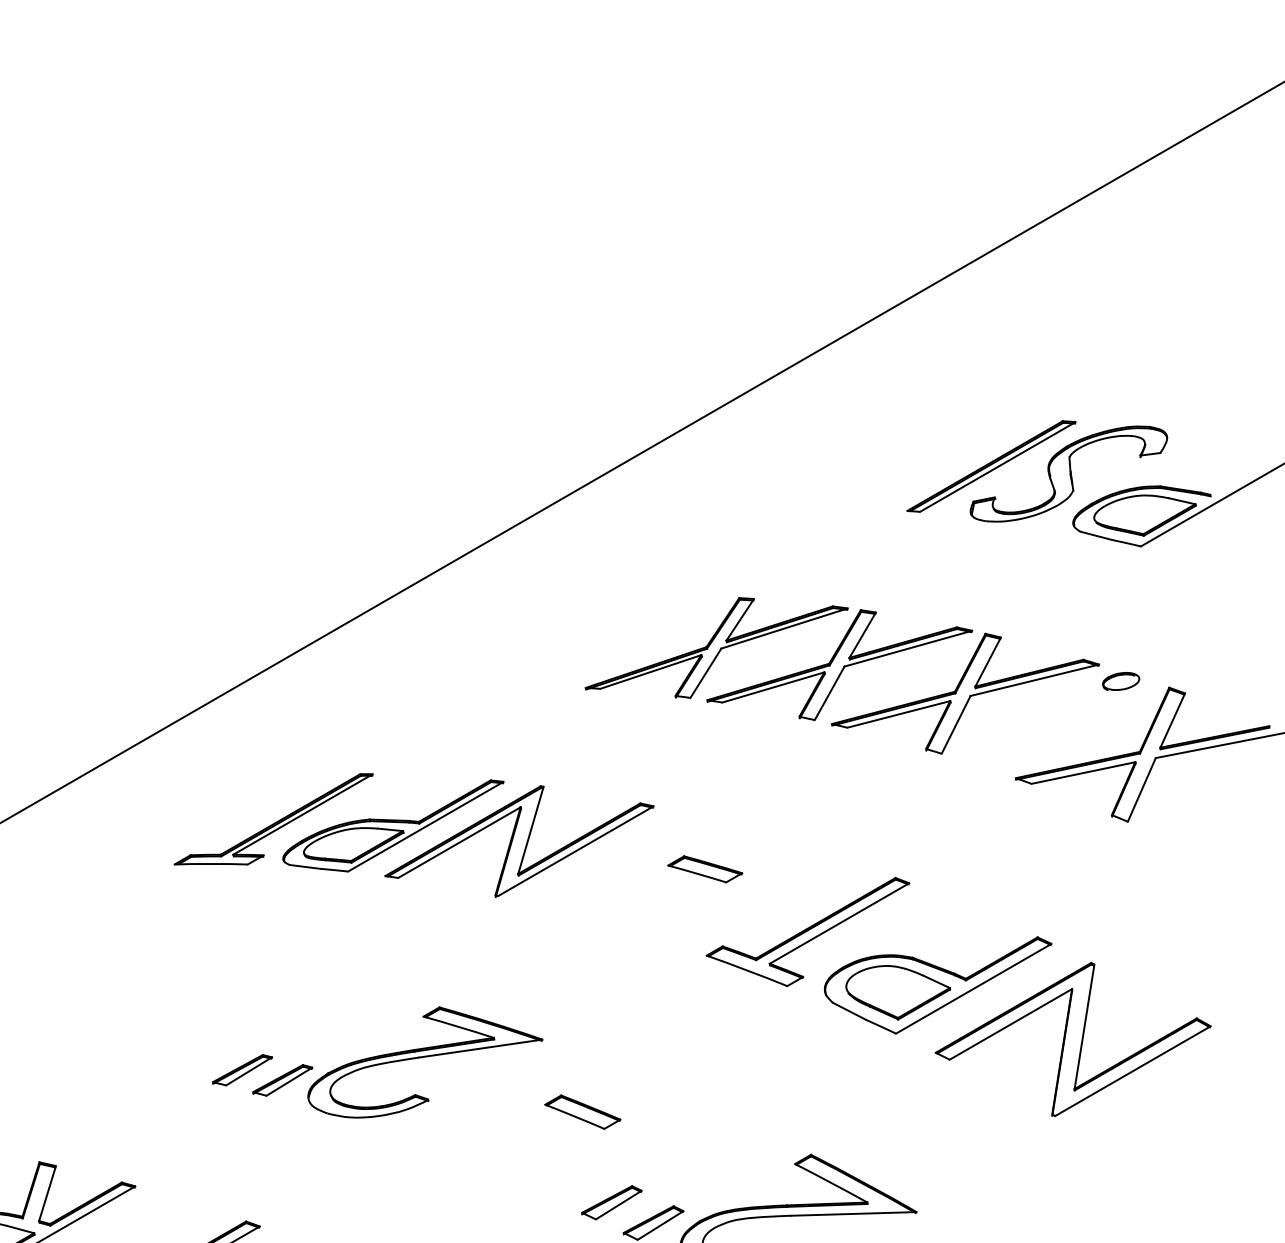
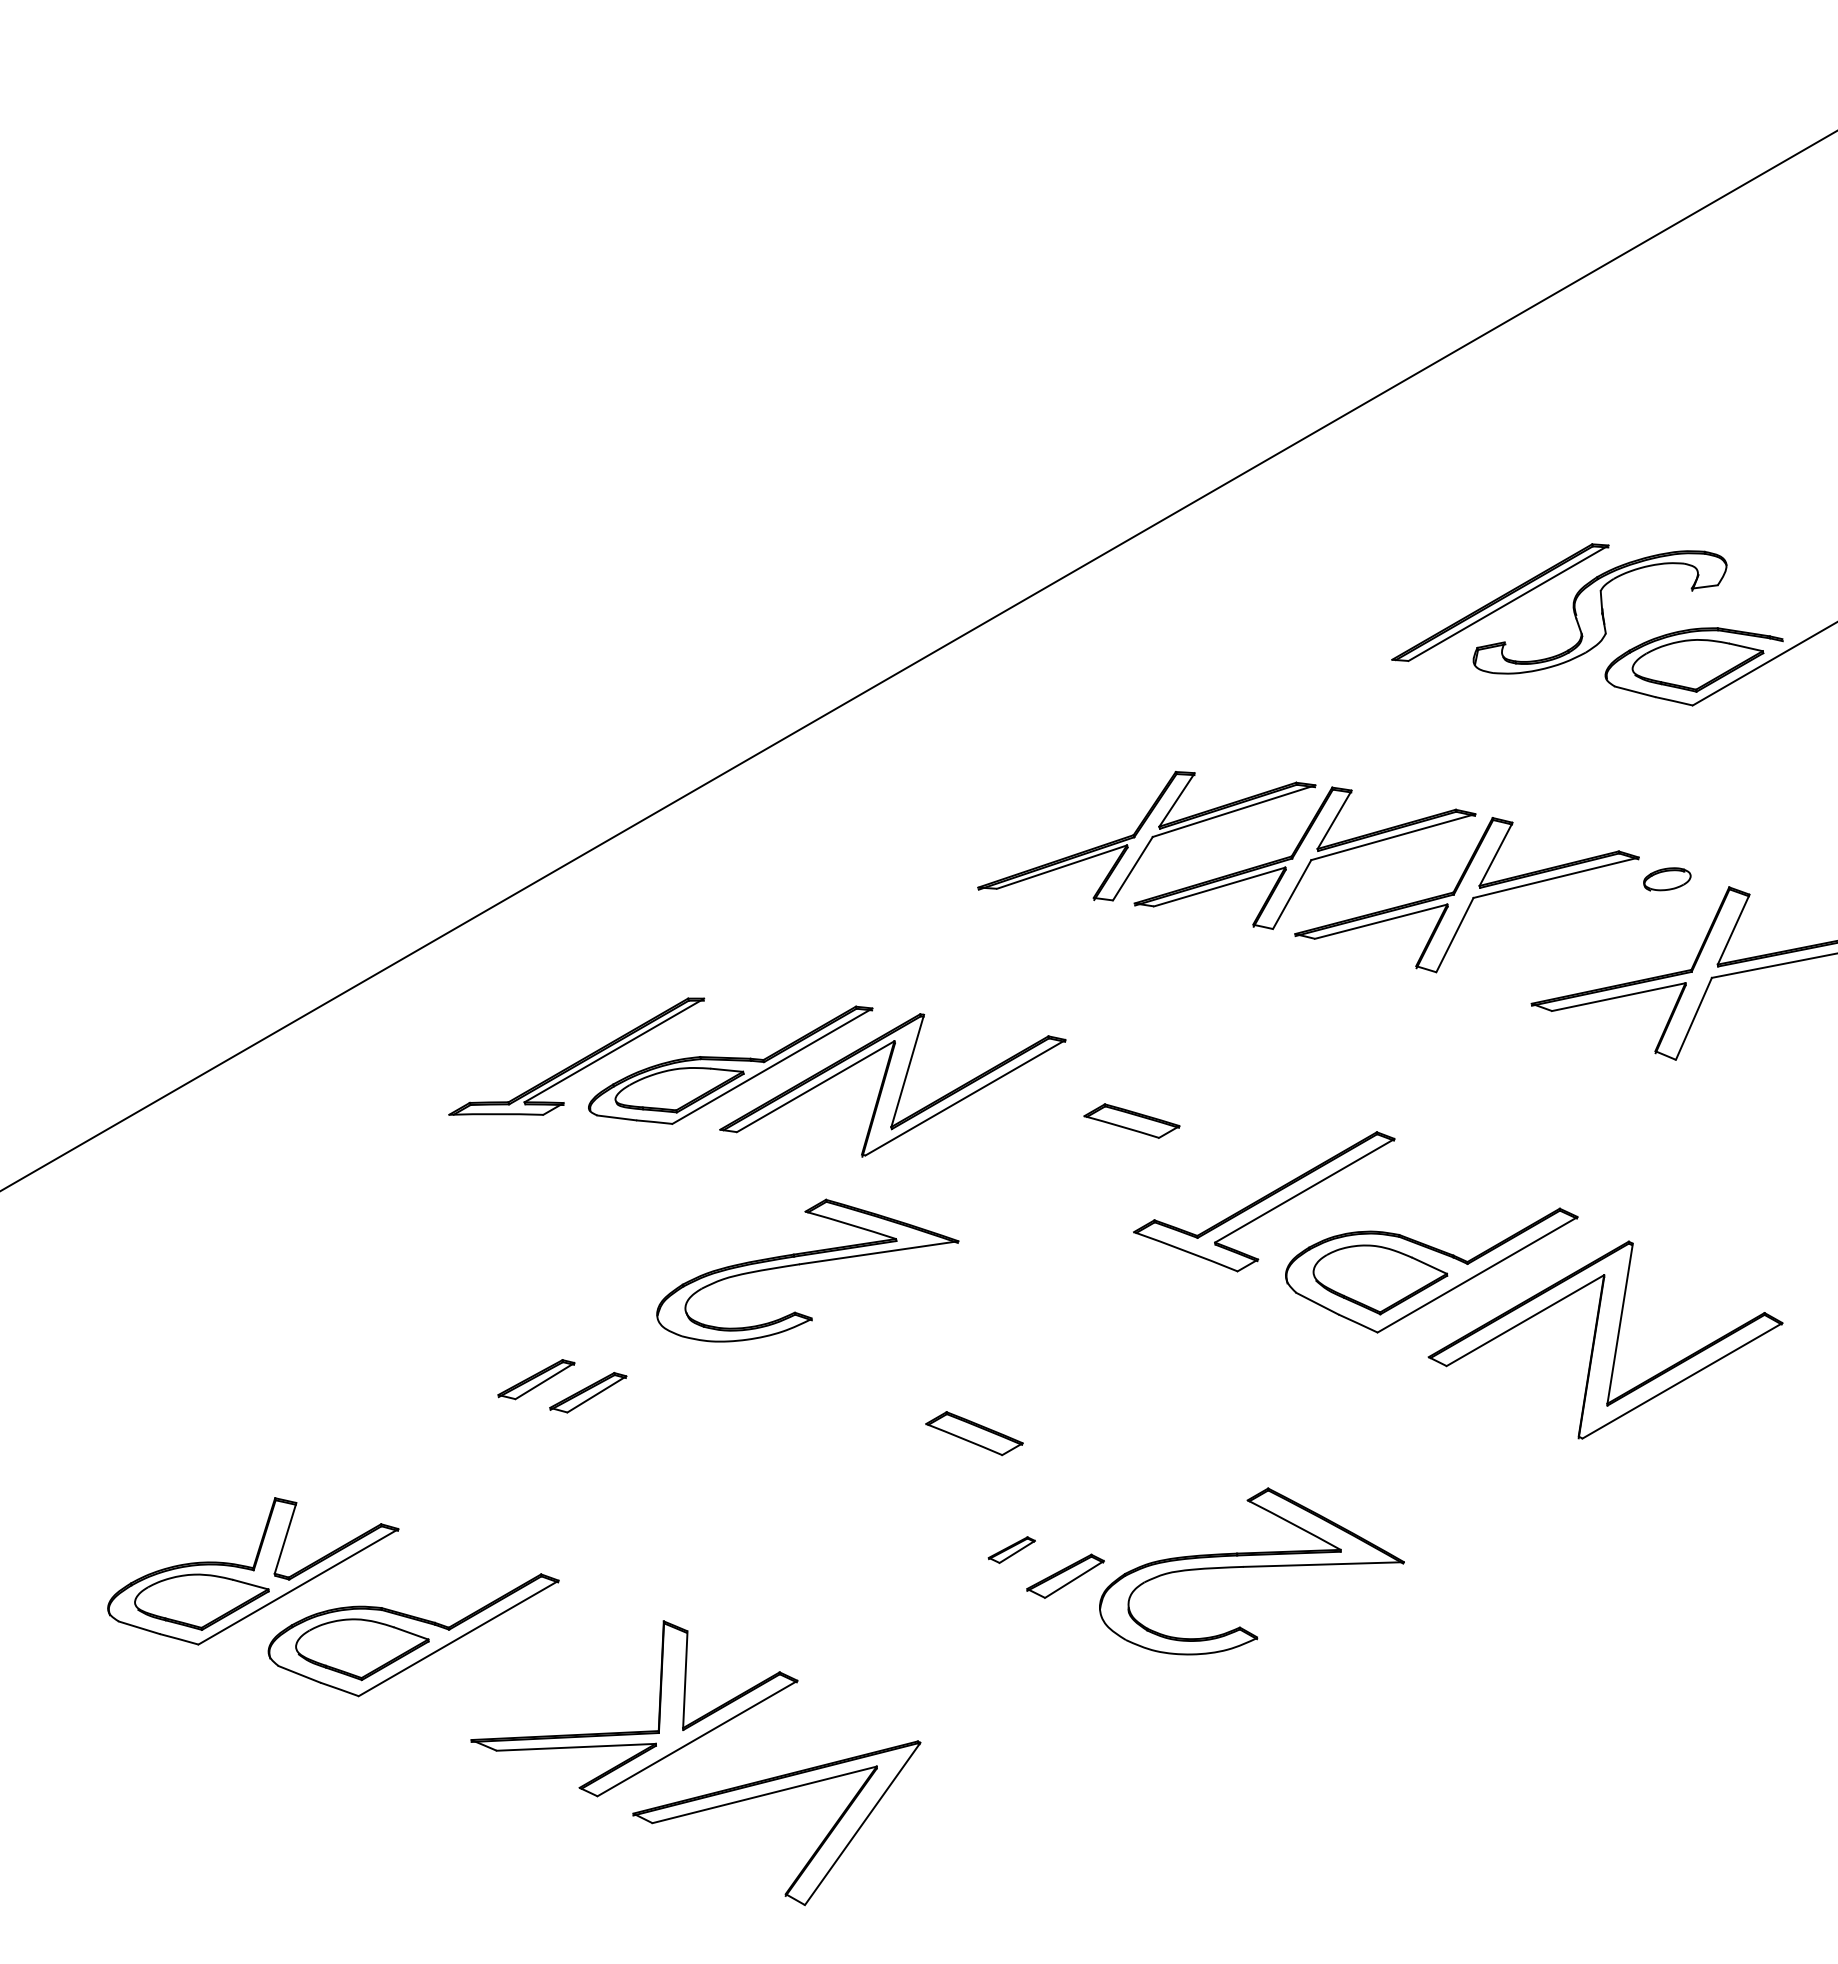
part: (425, 1062) -> (807, 1270), moved
part: (611, 1202) -> (1011, 1549), size x0.6

